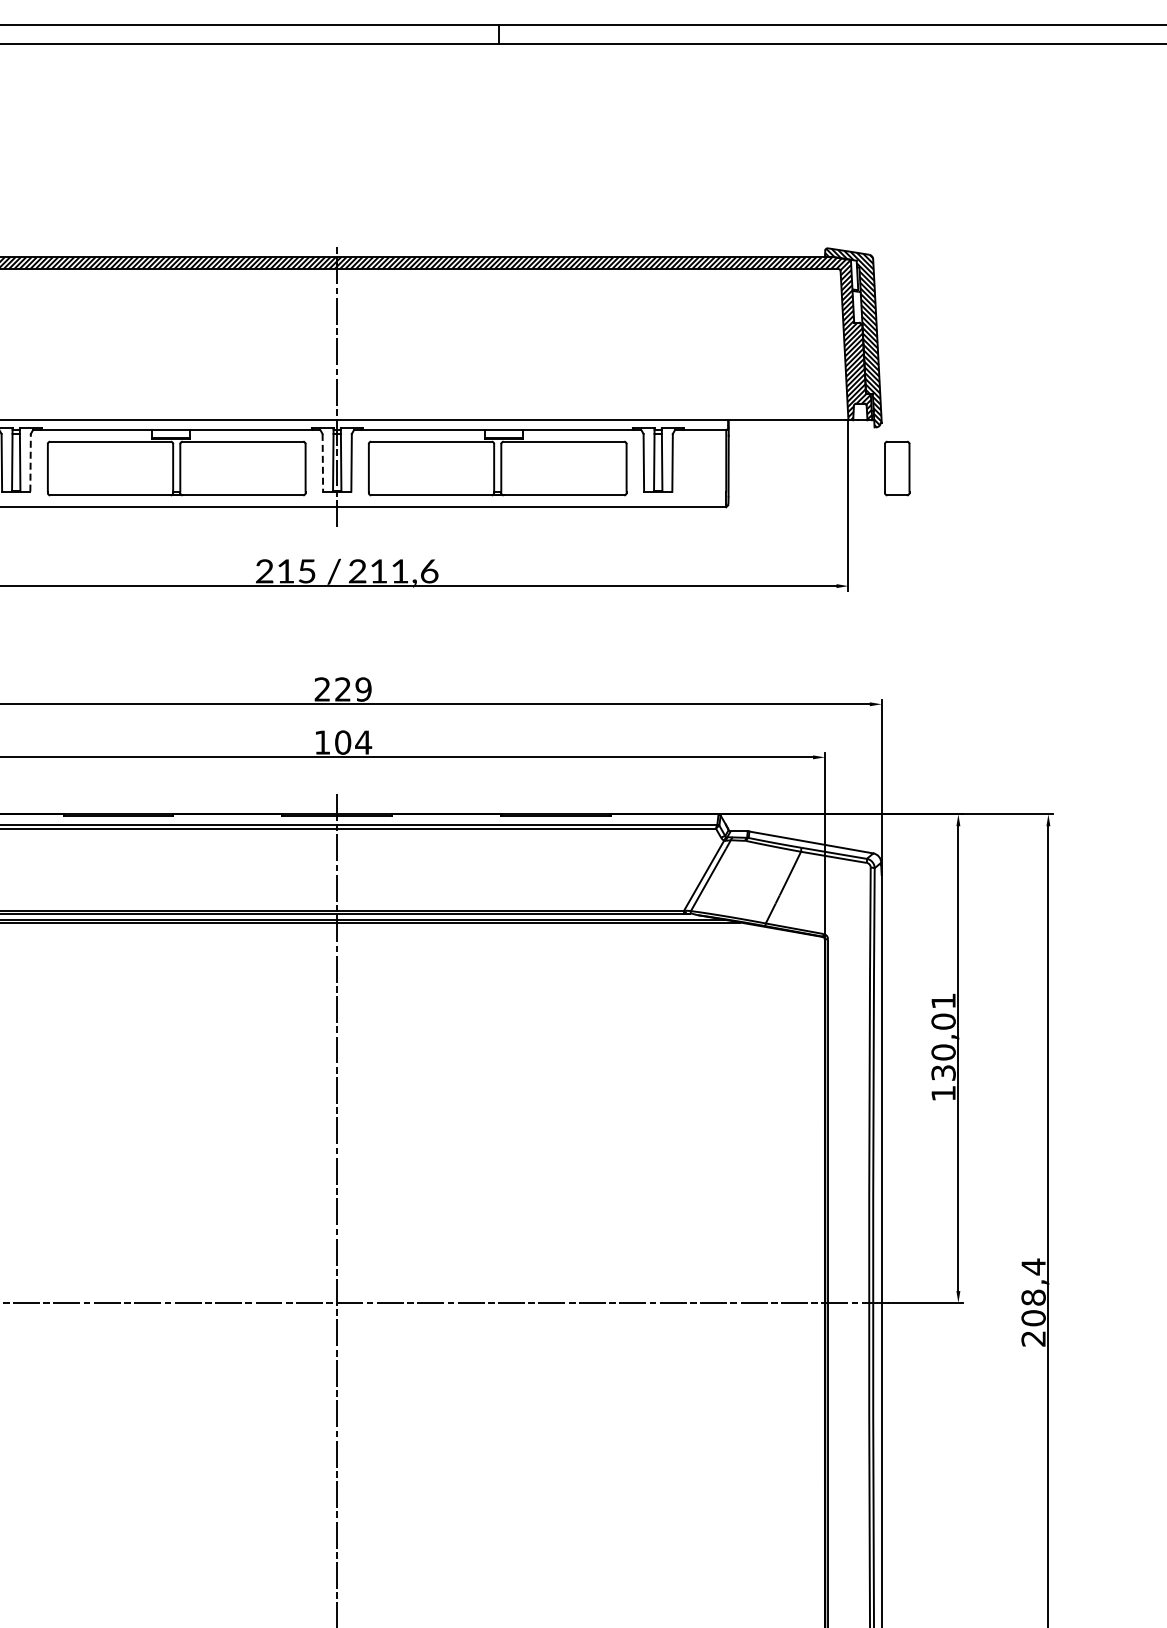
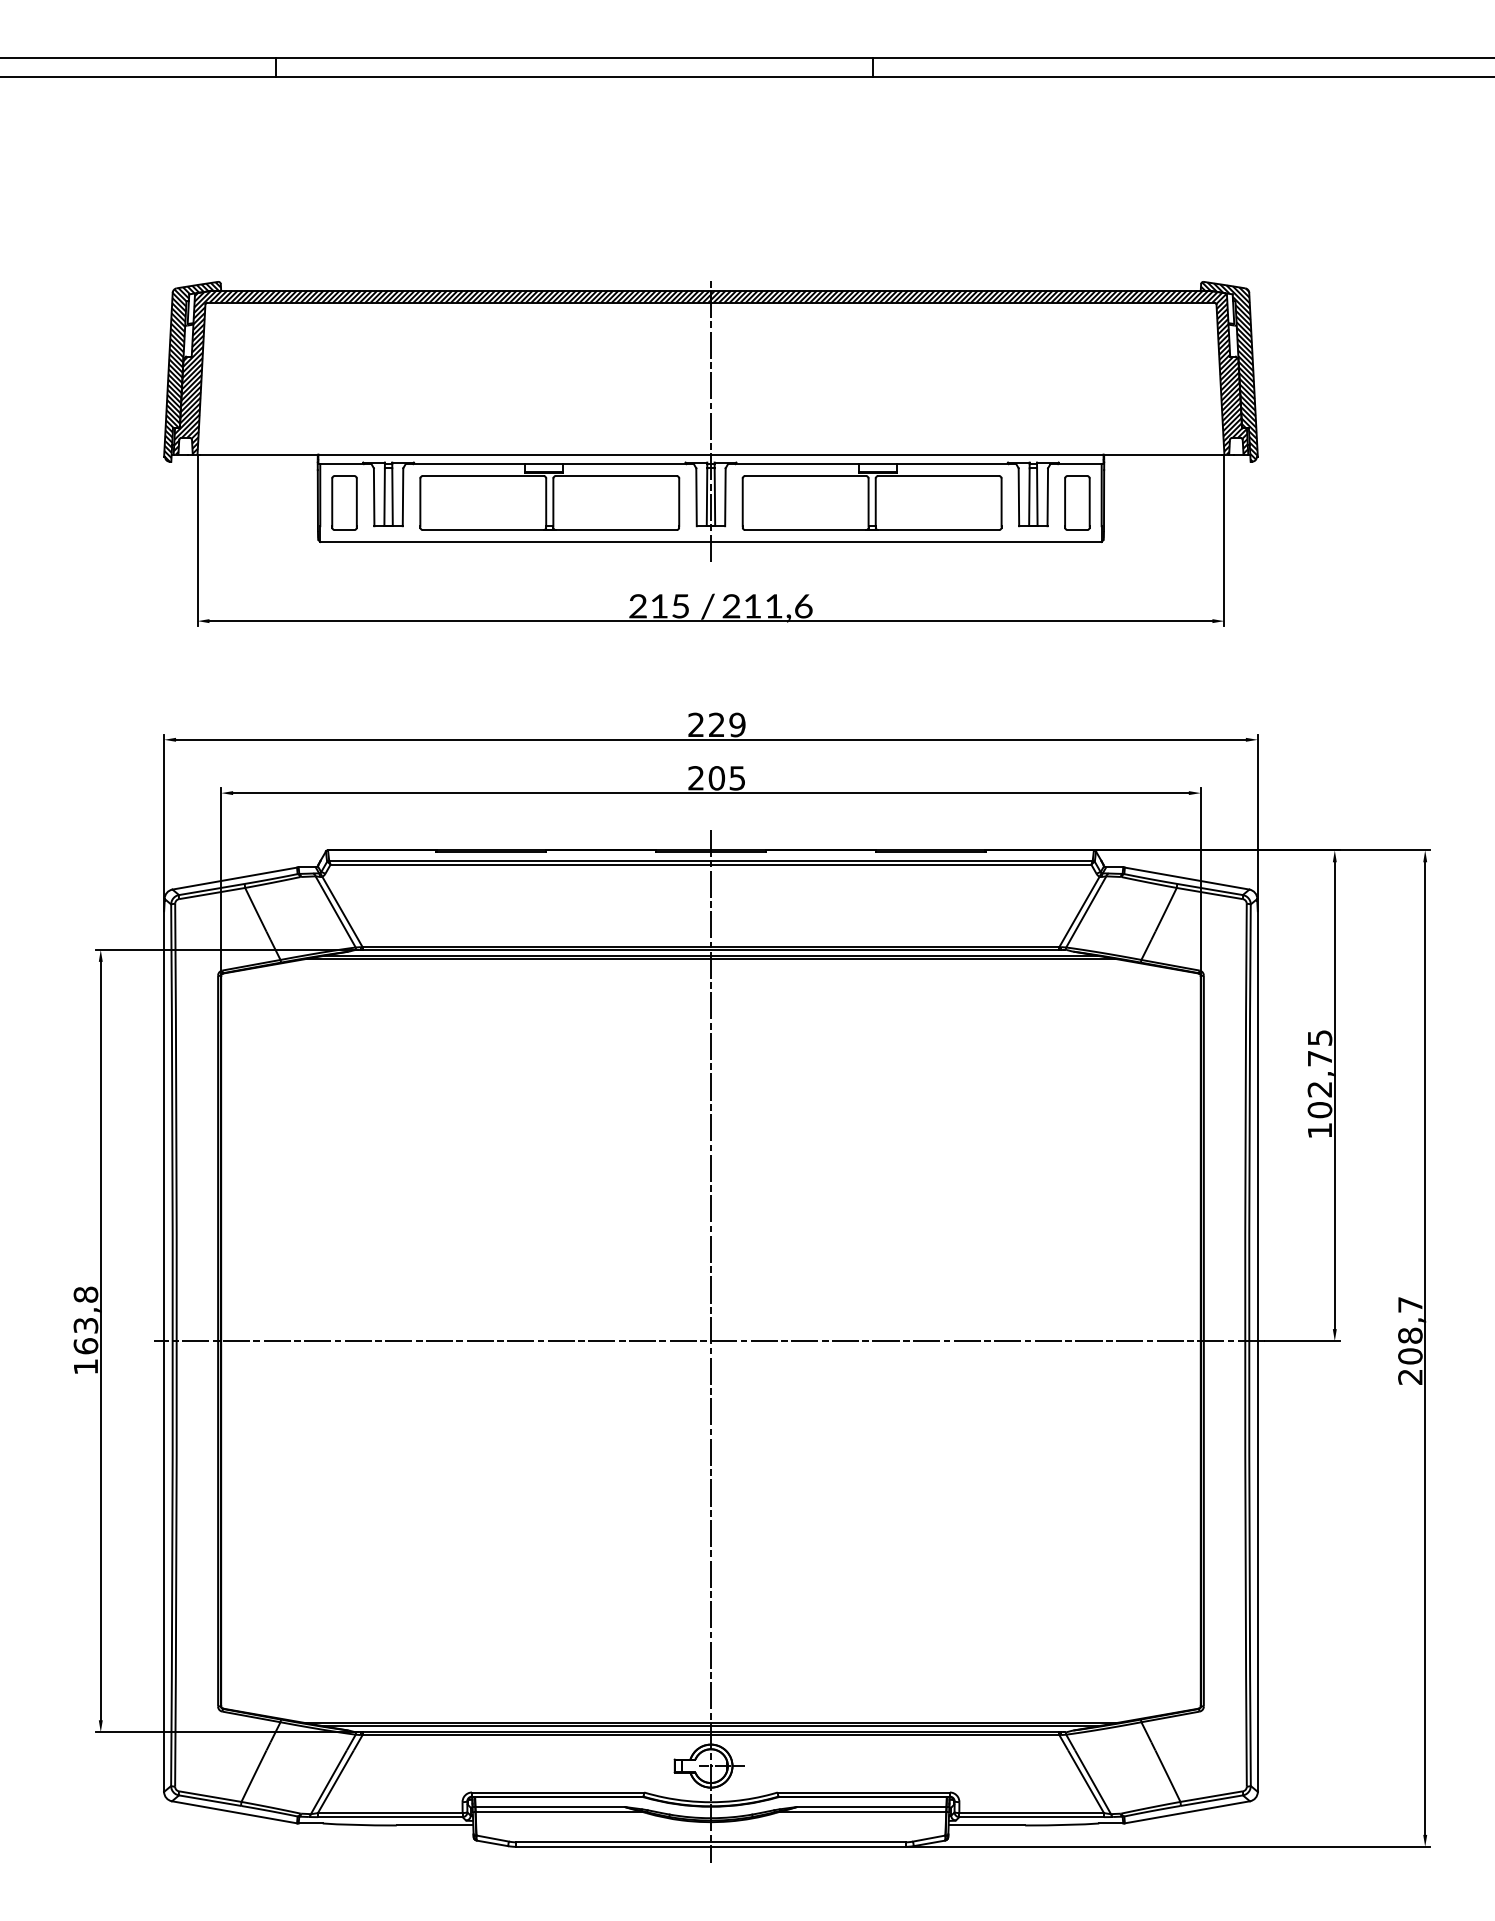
line: (31, 463) -> (403, 497), dashed -> solid
line: (322, 463) -> (696, 497), dashed -> solid
part: (897, 467) -> (1077, 502), moved
text: (342, 742) -> (716, 778), 104 -> 205
text: (943, 1037) -> (1319, 1074), 130,01 -> 102,75
text: (1033, 1266) -> (1410, 1304), 208,4 -> 208,7

